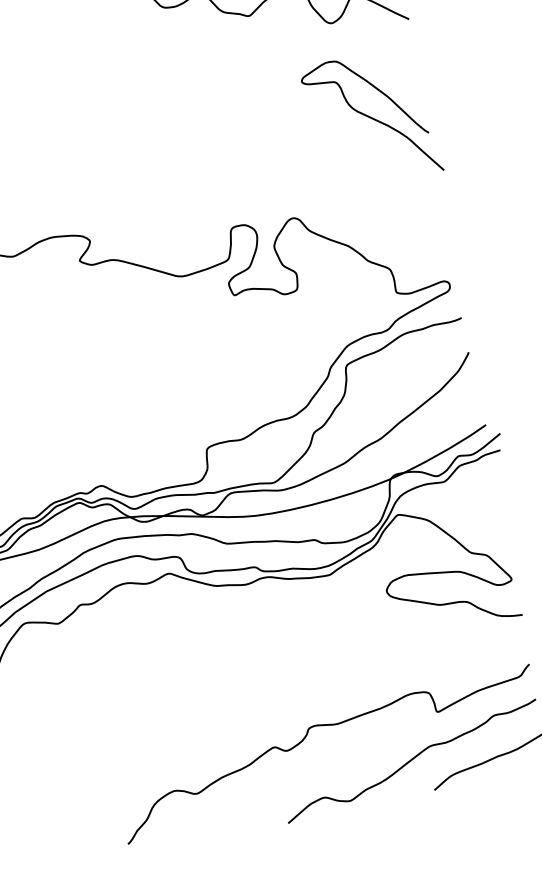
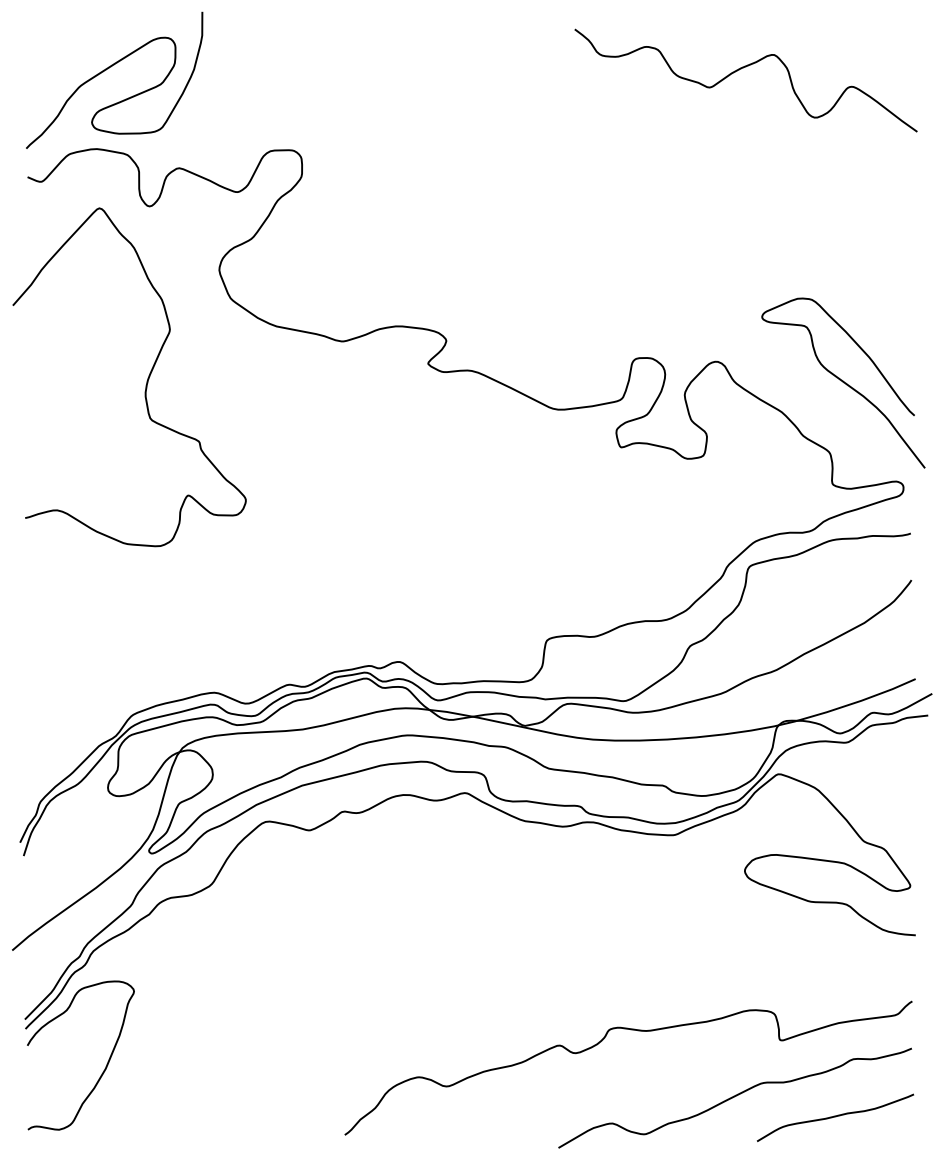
curve: (371, 118) -> (843, 382), moved

